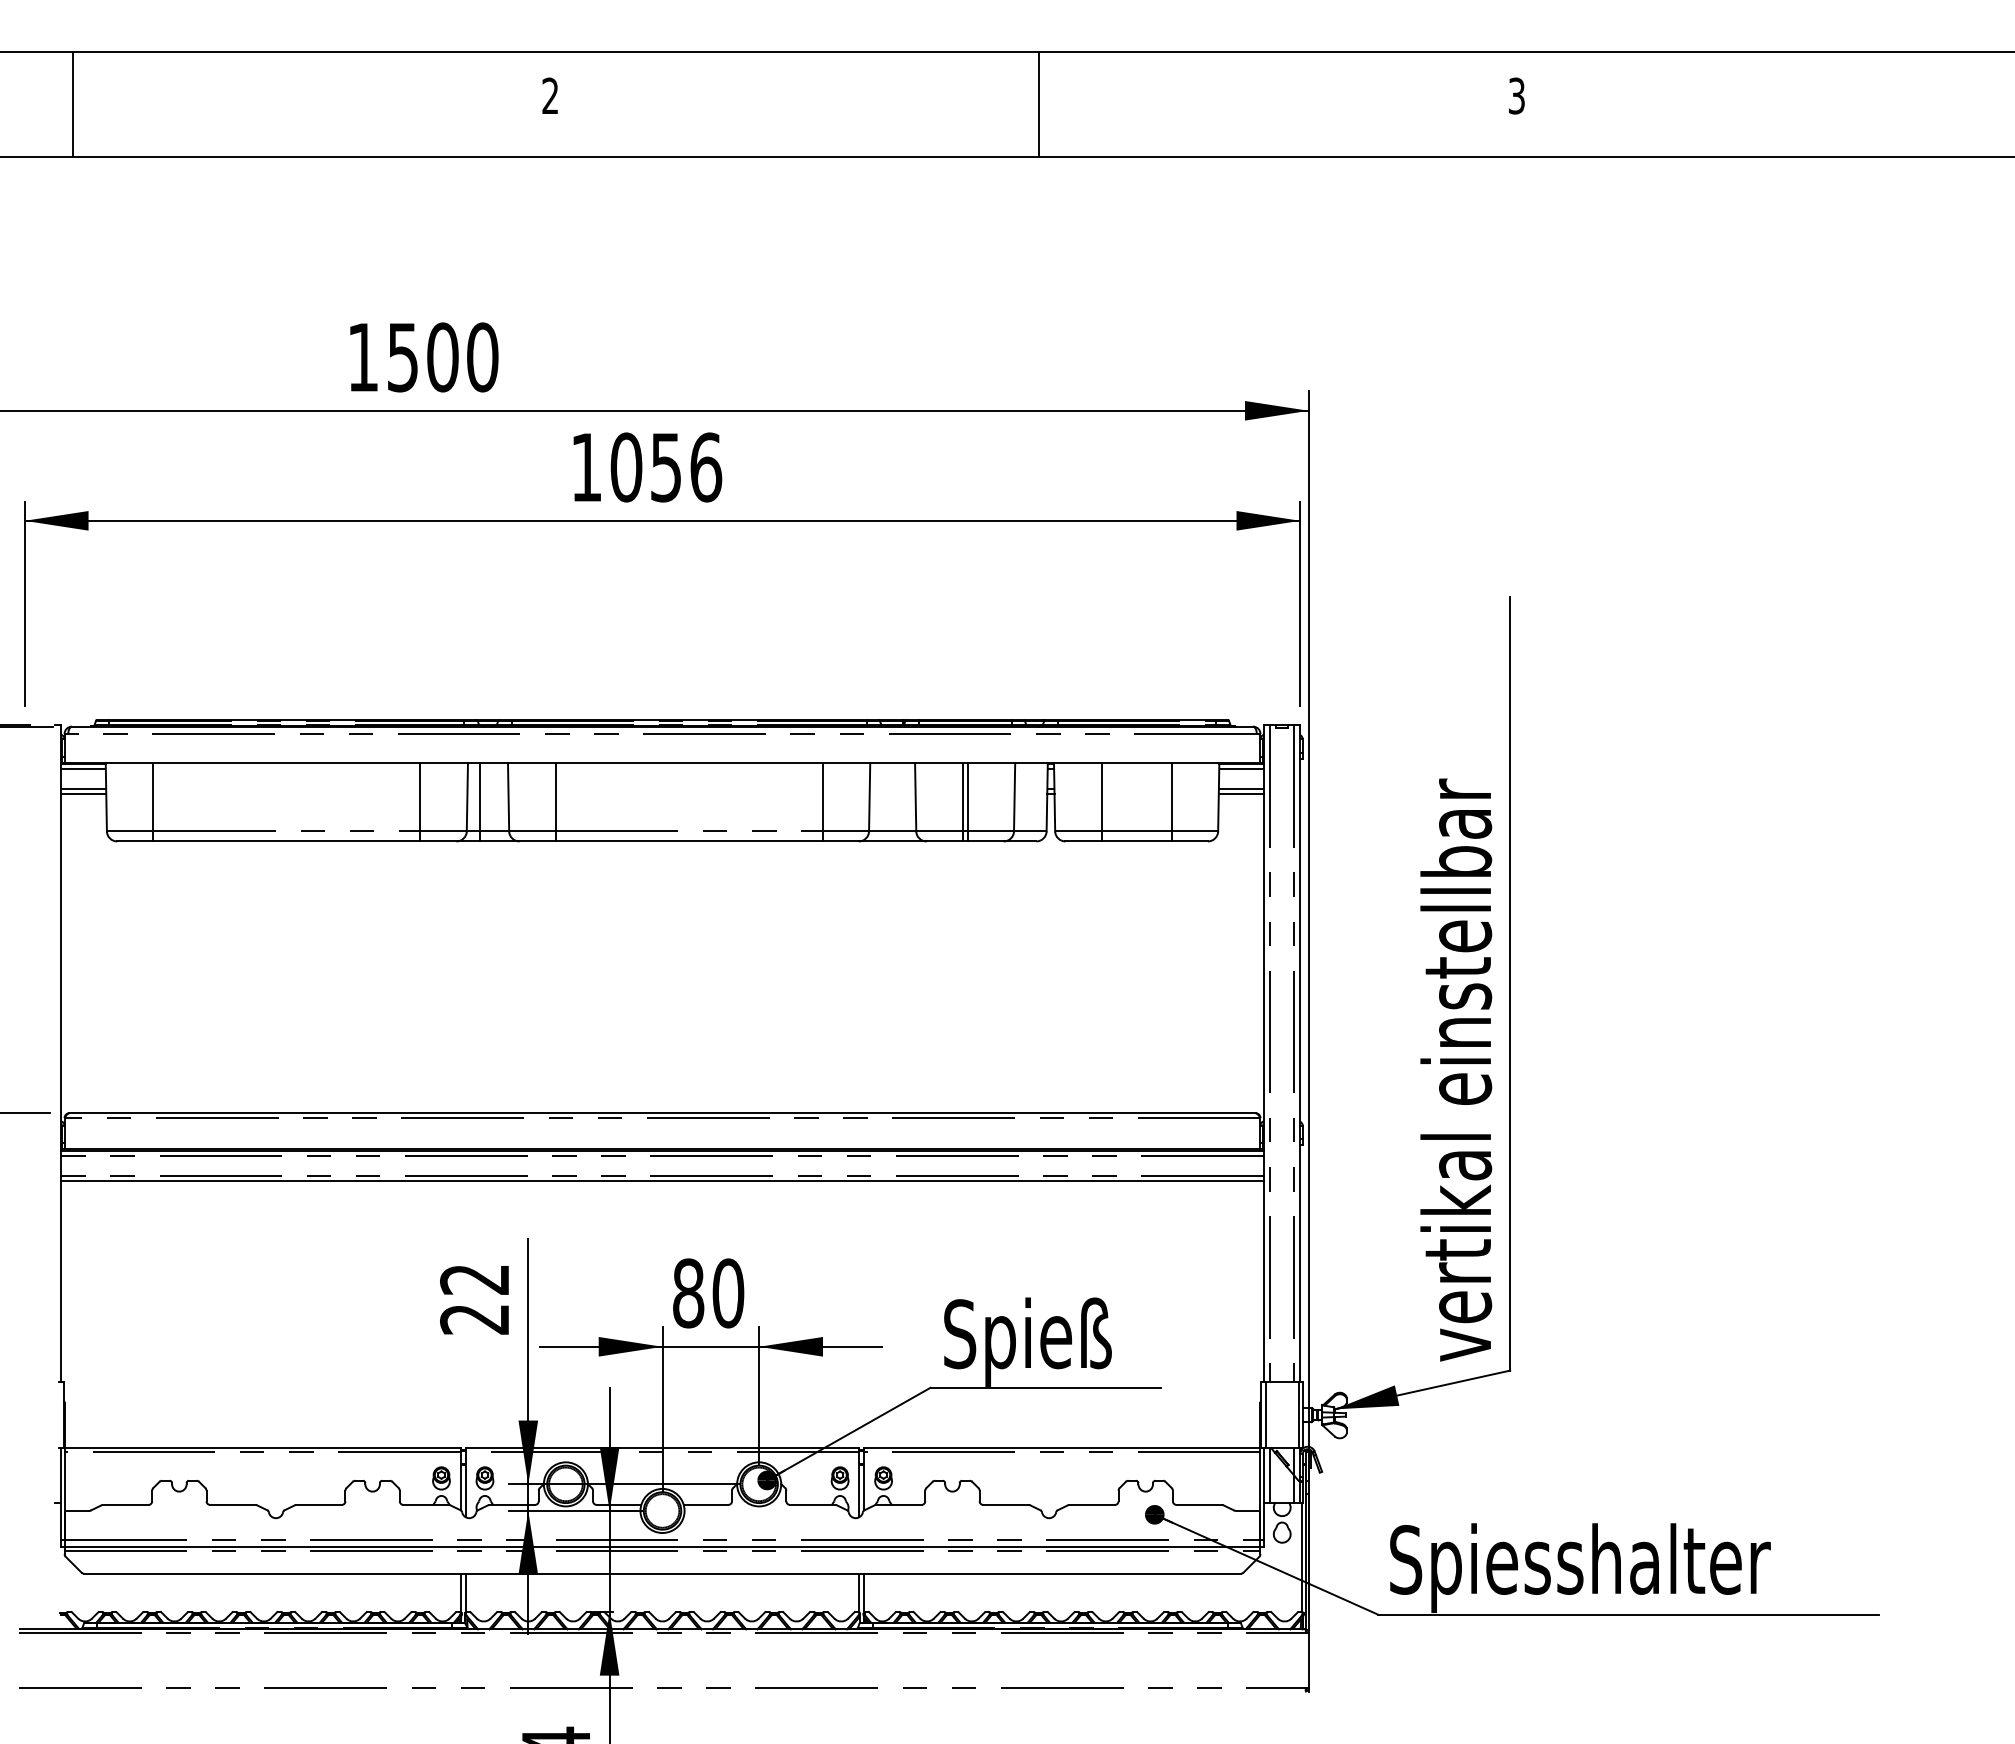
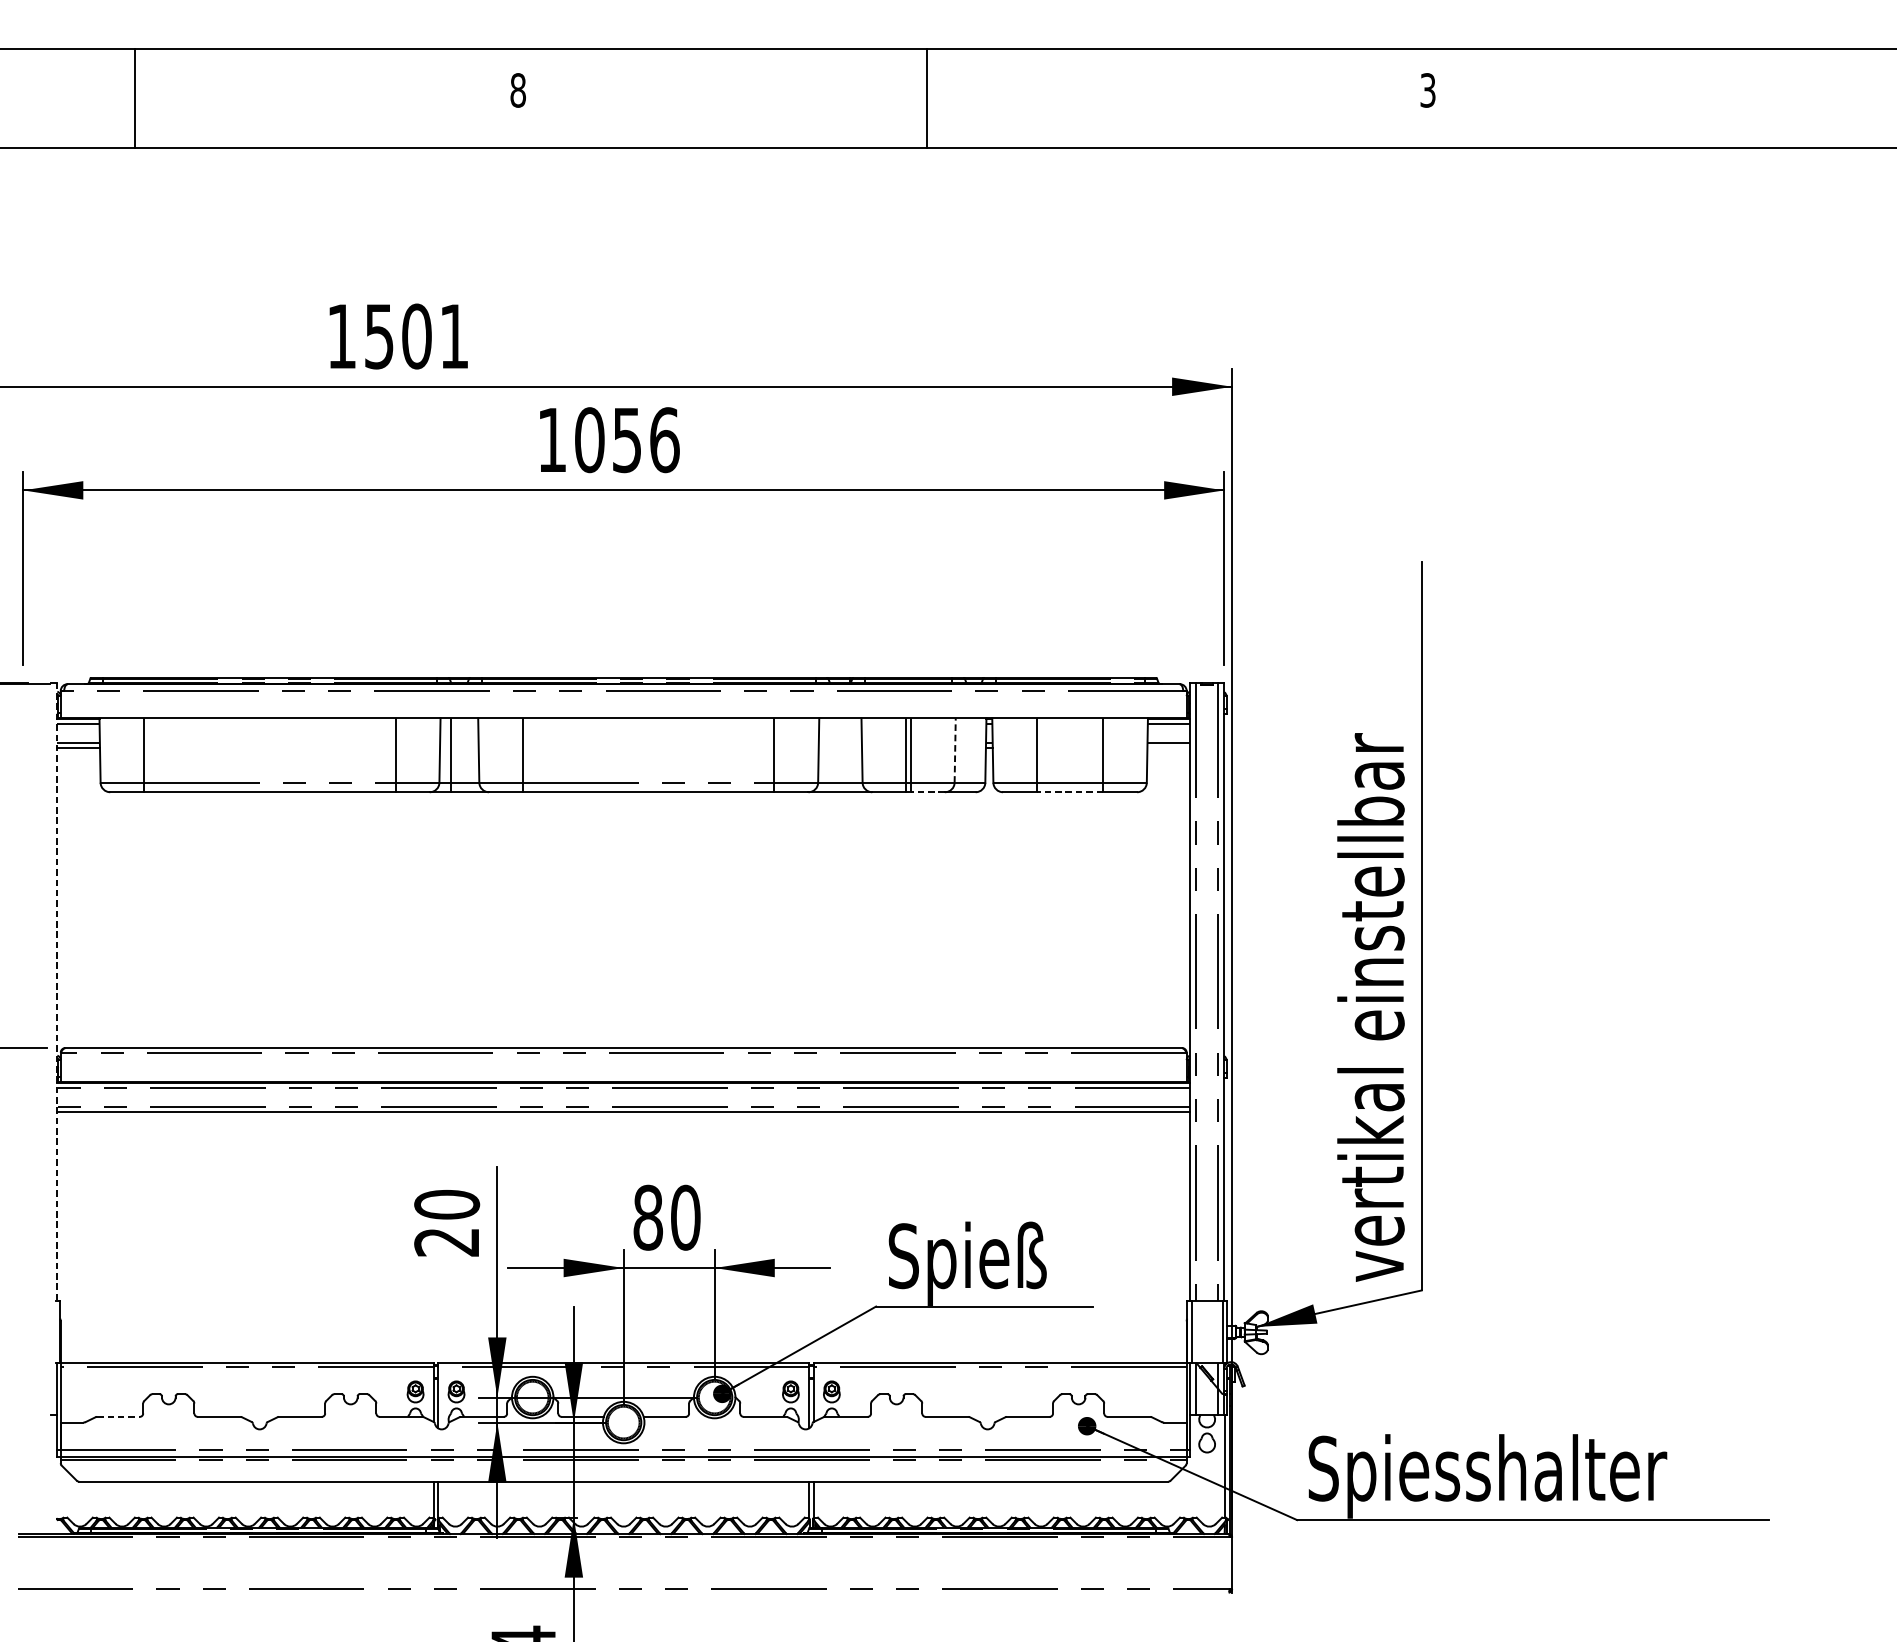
text: (550, 95) -> (518, 89), 2 -> 8
line: (72, 104) -> (134, 98), moved
line: (1039, 104) -> (926, 98), moved
text: (482, 357) -> (454, 336), 1500 -> 1501
line: (1241, 794) -> (1168, 748), removed
line: (1014, 796) -> (955, 749), solid -> dashed
line: (985, 841) -> (927, 792), solid -> dashed
line: (1136, 841) -> (1069, 792), solid -> dashed
line: (60, 1053) -> (56, 991), solid -> dashed
text: (474, 1279) -> (446, 1204), 22 -> 20
line: (125, 1504) -> (118, 1416), solid -> dashed

